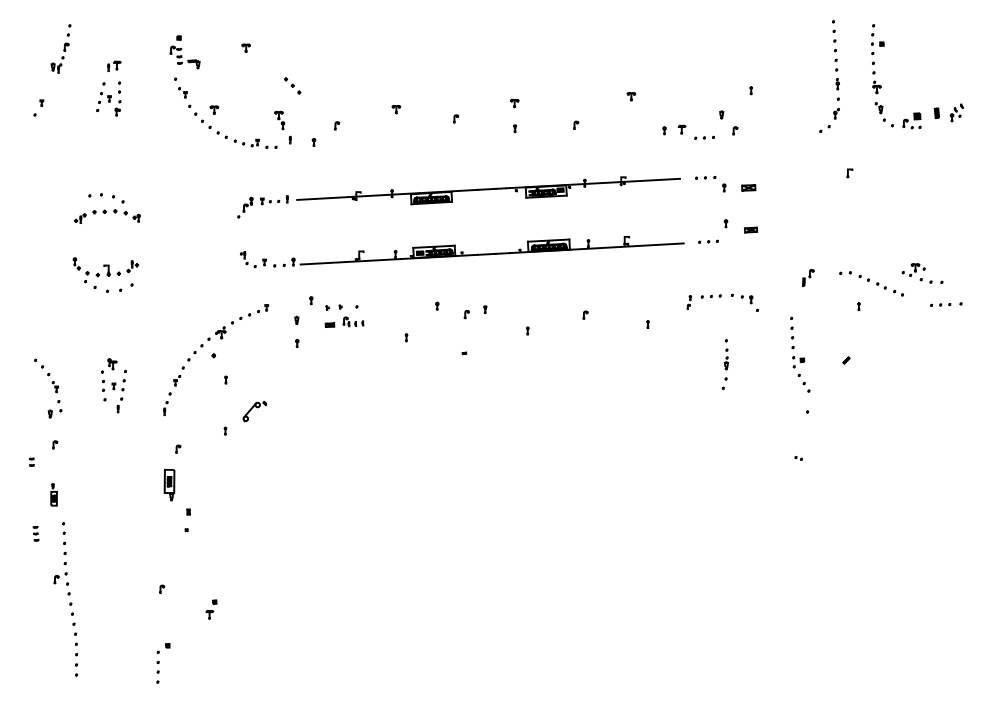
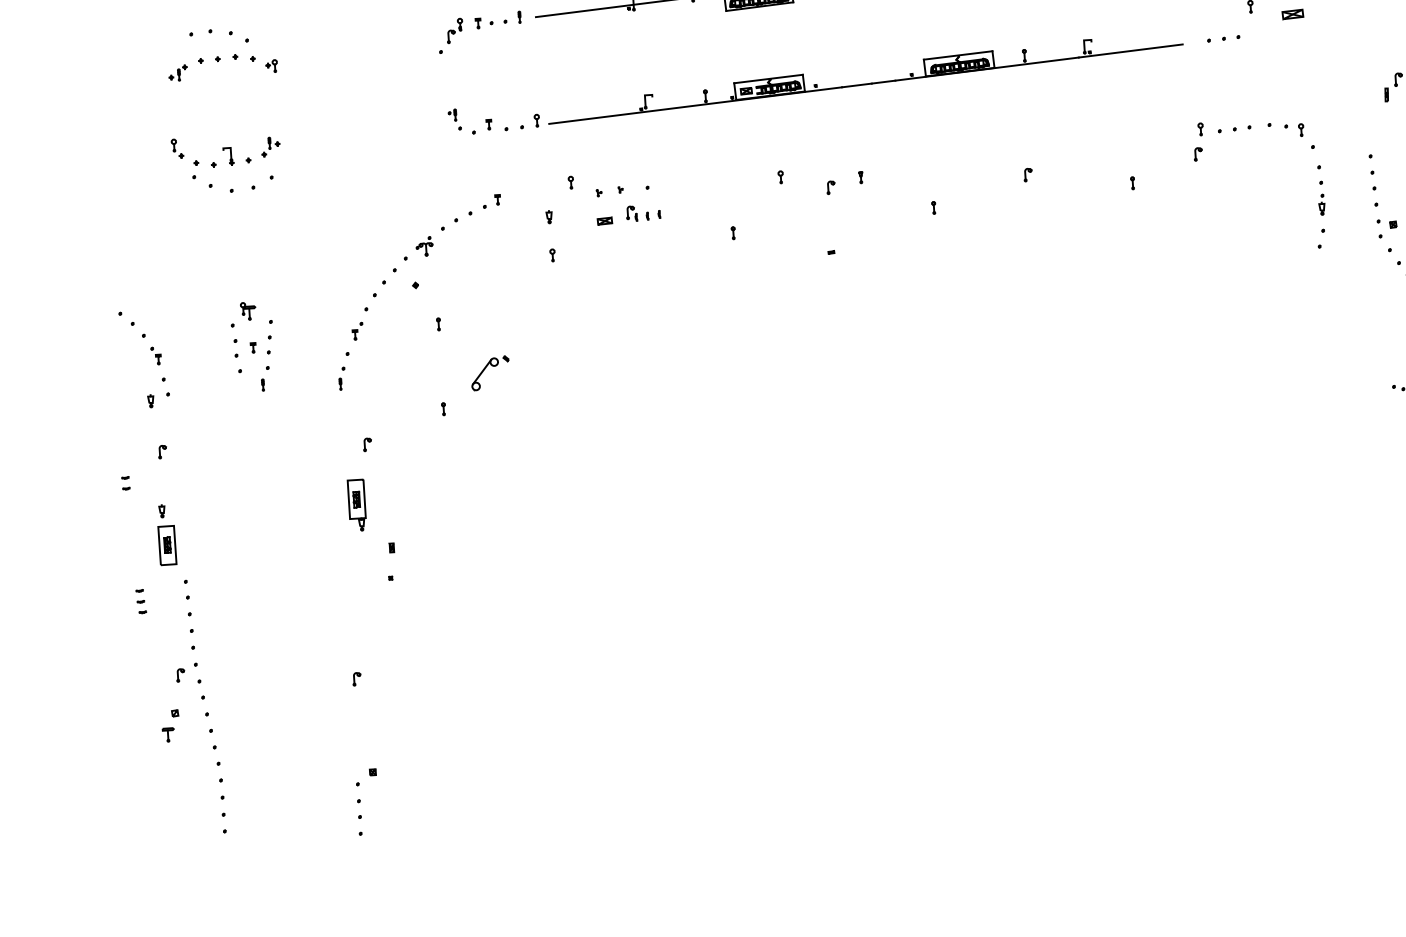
part: (689, 302) -> (1199, 141), size x1.67
part: (724, 364) -> (1318, 206), moved
part: (53, 494) -> (165, 534), size x1.67
part: (211, 609) -> (170, 725), moved

